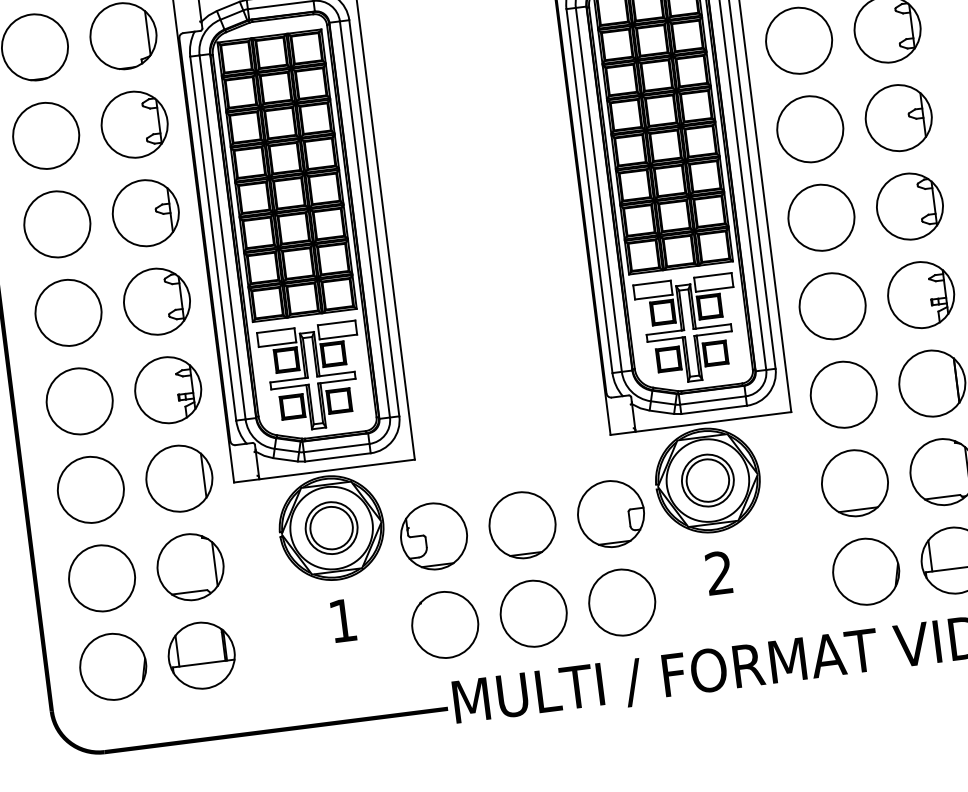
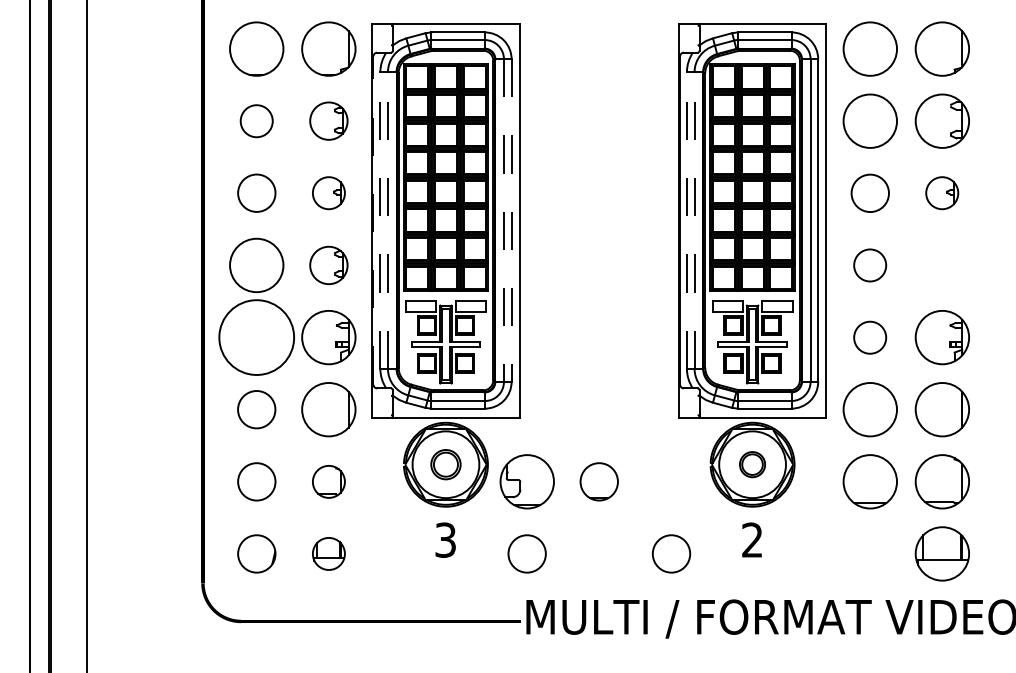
part: (897, 117) -> (941, 192), size x0.6
part: (134, 123) -> (328, 120), size x0.7
circle: (810, 129) -> (870, 193), size x0.7
circle: (45, 135) -> (256, 120), size x0.6
line: (598, 189) -> (694, 220), solid -> dashed
line: (588, 191) -> (686, 220), solid -> dashed
part: (908, 206) -> (941, 265), removed
part: (145, 212) -> (328, 192), size x0.6
circle: (820, 217) -> (869, 265), size x0.6
line: (374, 219) -> (511, 221), solid -> dashed
line: (364, 220) -> (503, 221), solid -> dashed
circle: (56, 223) -> (256, 192), size x0.7
line: (222, 237) -> (387, 220), solid -> dashed
line: (213, 238) -> (380, 220), solid -> dashed
line: (204, 239) -> (373, 220), solid -> dashed
part: (156, 301) -> (328, 265), size x0.7
circle: (831, 306) -> (869, 337), size x0.6
circle: (79, 401) -> (256, 337), size x1.4
part: (707, 480) -> (752, 464), size x0.6
circle: (90, 489) -> (256, 409), size x0.7
part: (611, 513) -> (671, 481), removed
part: (521, 525) -> (598, 481), size x0.7
part: (331, 527) -> (445, 464), size x0.7
part: (190, 566) -> (328, 481), size x0.6
circle: (865, 571) -> (869, 553), removed
circle: (101, 578) -> (256, 481), size x0.7
circle: (622, 602) -> (671, 553), size x0.7
circle: (532, 613) -> (598, 553), removed
text: (342, 619) -> (445, 539), 1 -> 3
circle: (444, 624) -> (526, 553), size x0.7
part: (201, 655) -> (328, 553), size x0.6
part: (112, 666) -> (256, 553), size x0.7

